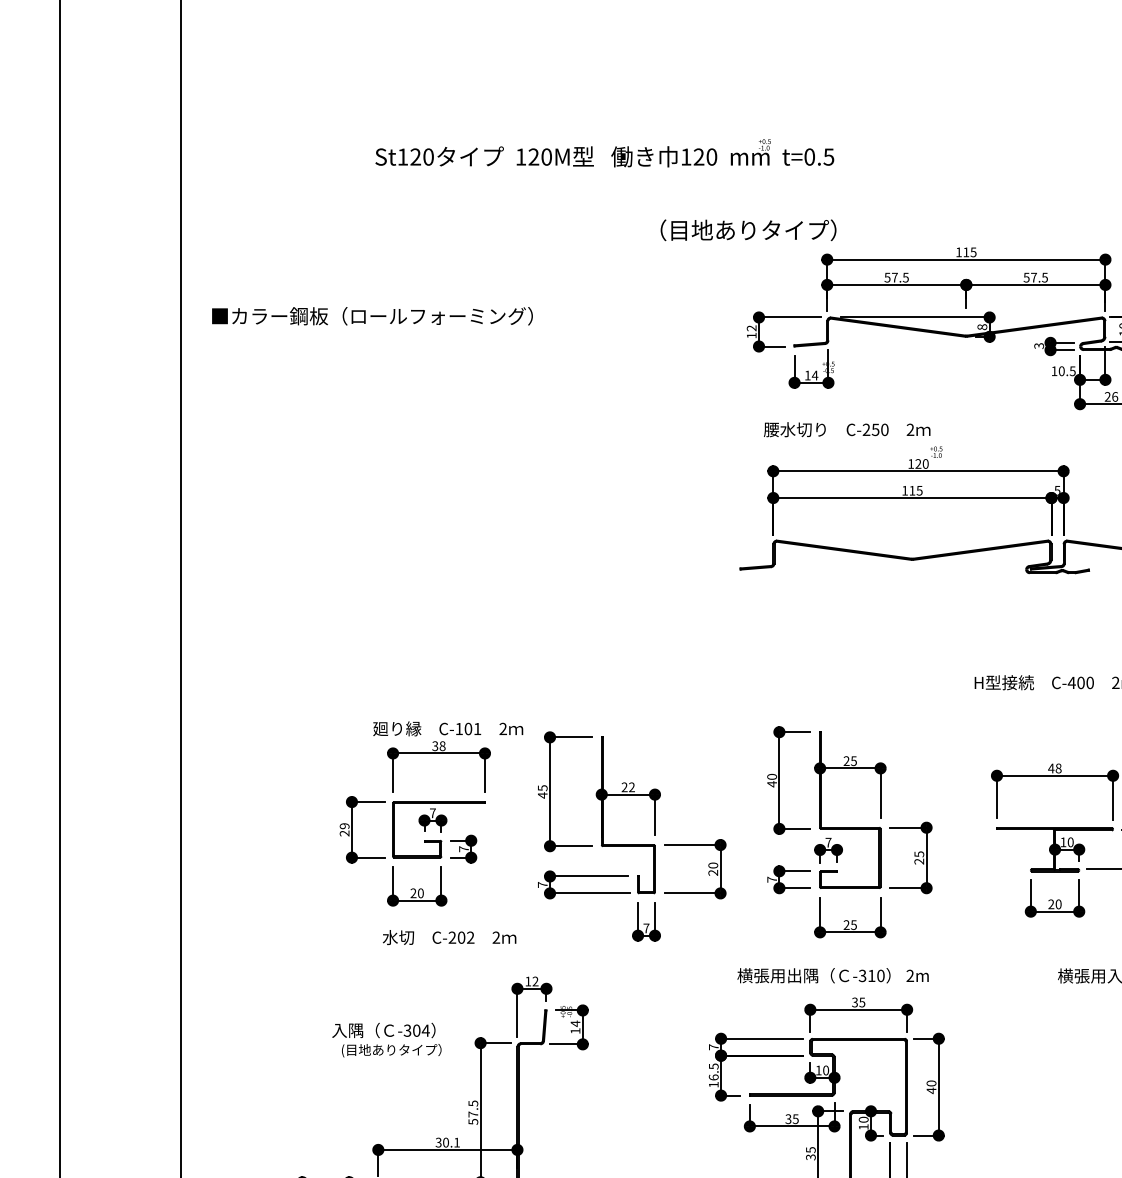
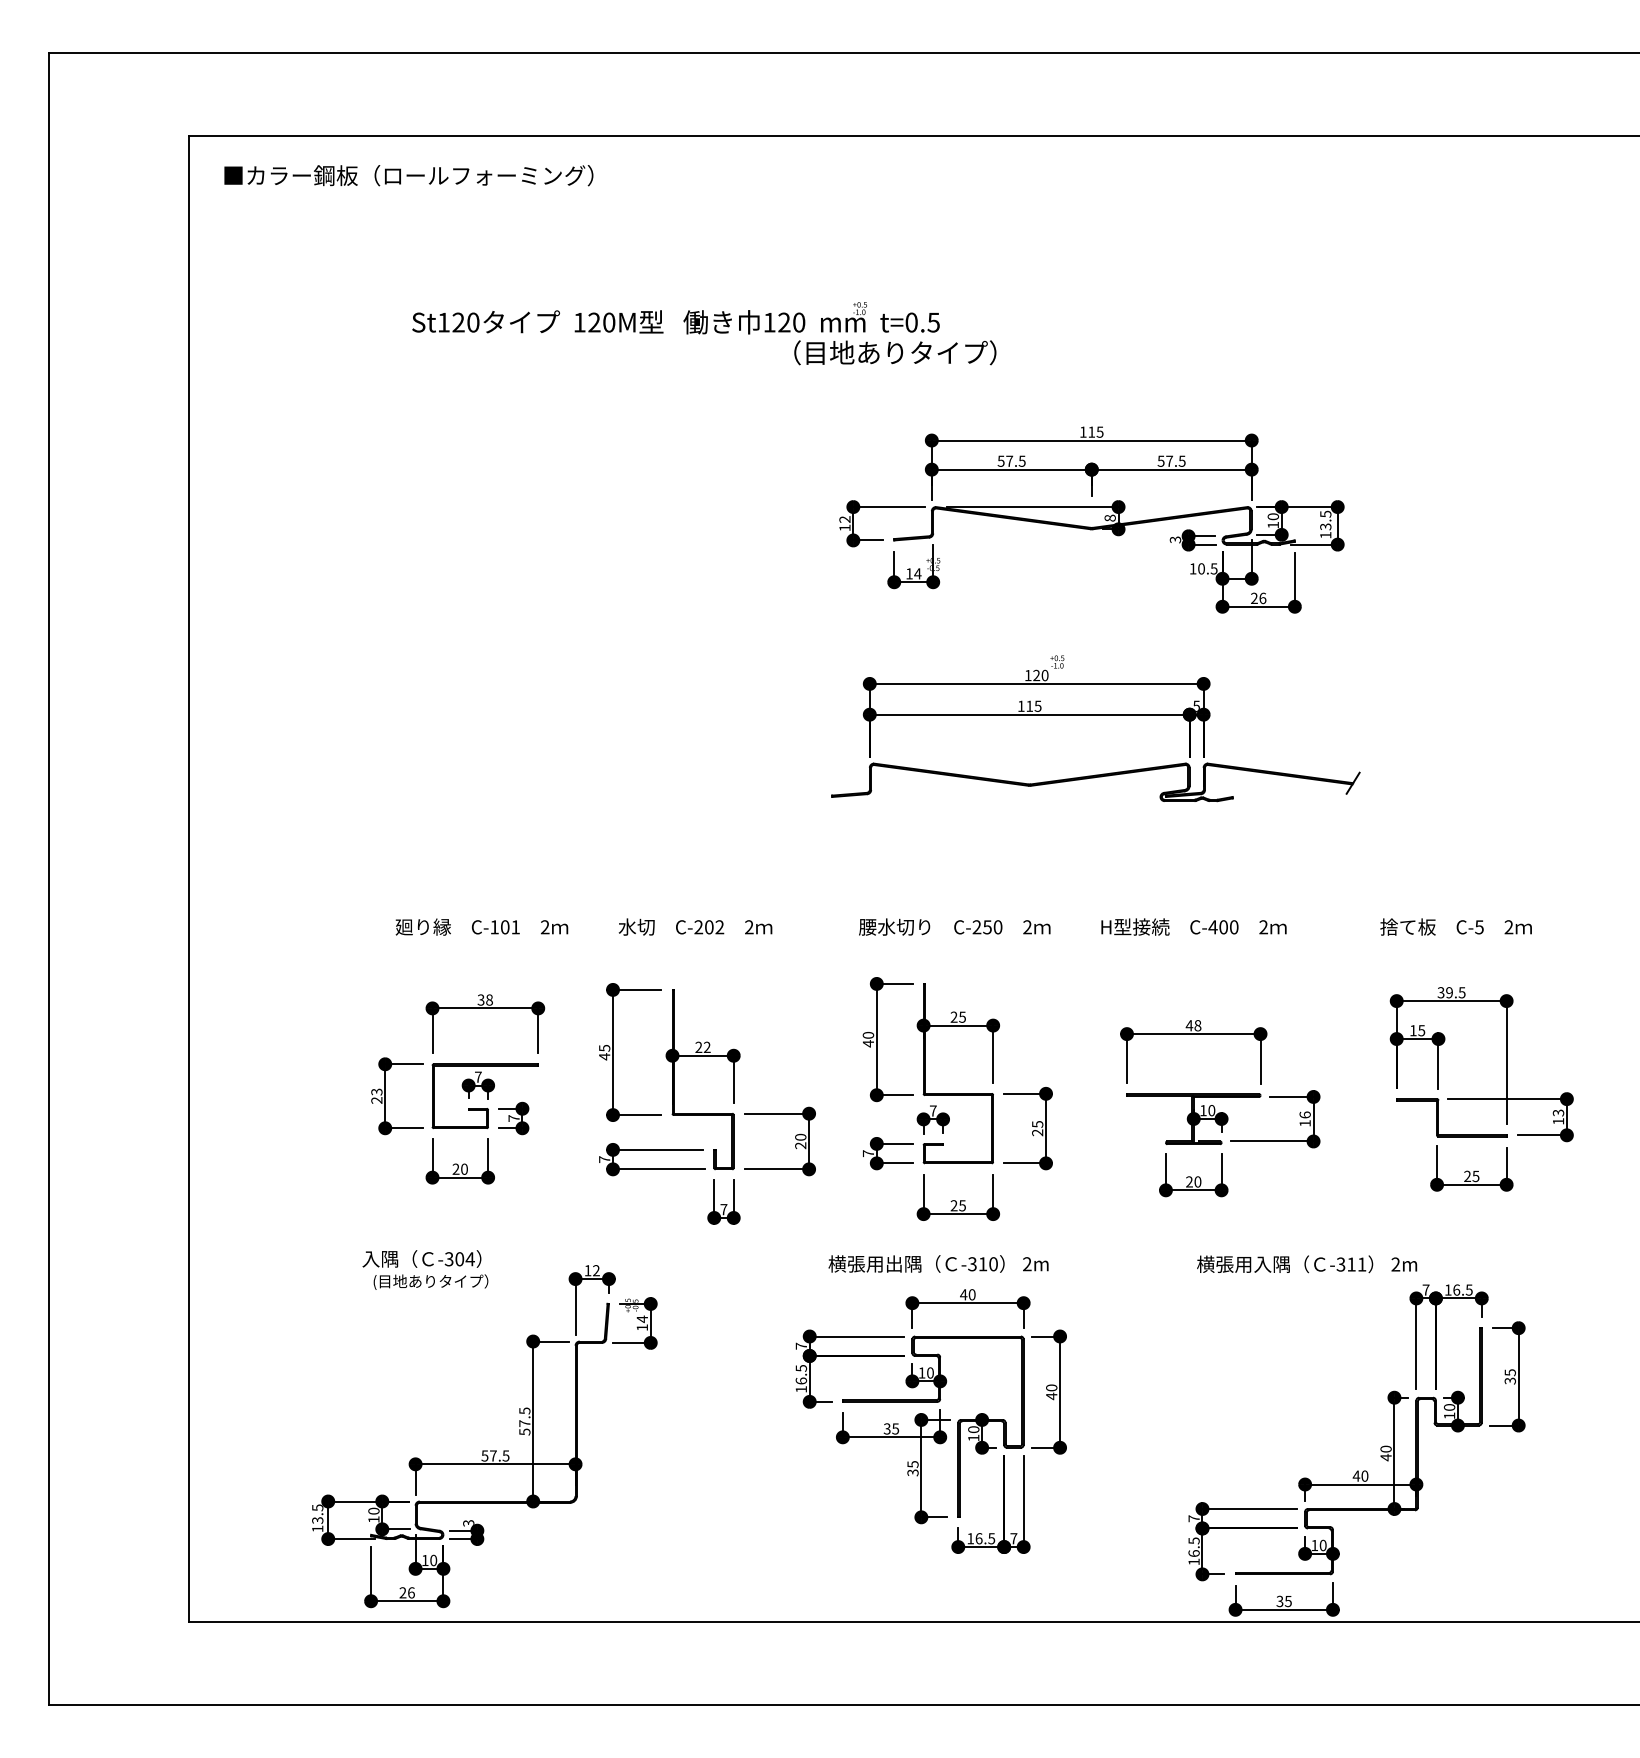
text: (748, 230) -> (895, 352), moved
text: (372, 316) -> (408, 175), moved
text: (846, 429) -> (954, 926), moved
text: (447, 728) -> (481, 926), moved
text: (344, 825) -> (376, 1091), 29 -> 23
text: (449, 937) -> (695, 926), moved
text: (858, 1002) -> (967, 1294), 35 -> 40
text: (386, 1039) -> (425, 1269), moved
text: (447, 1142) -> (495, 1455), 30.1 -> 57.5

